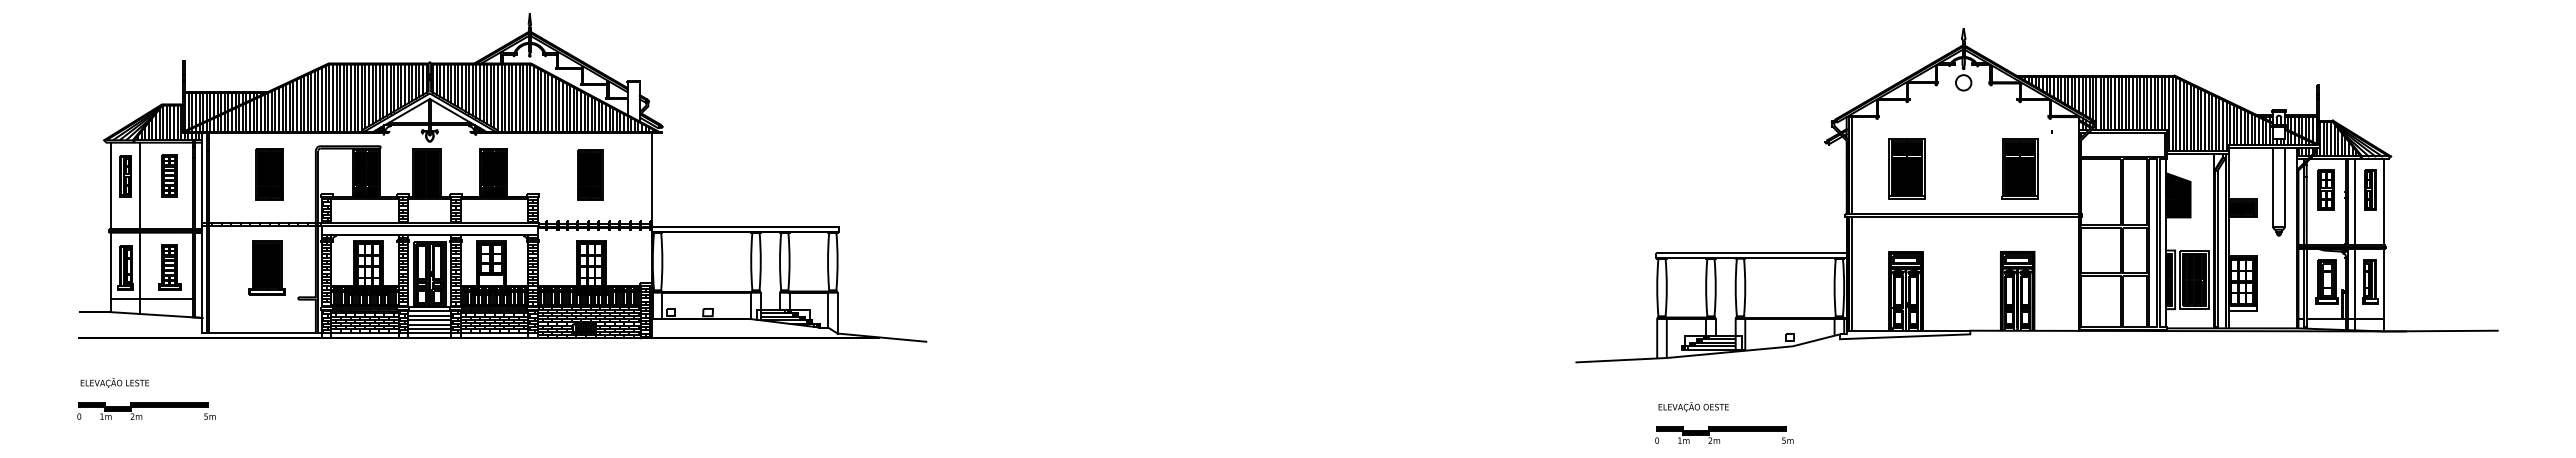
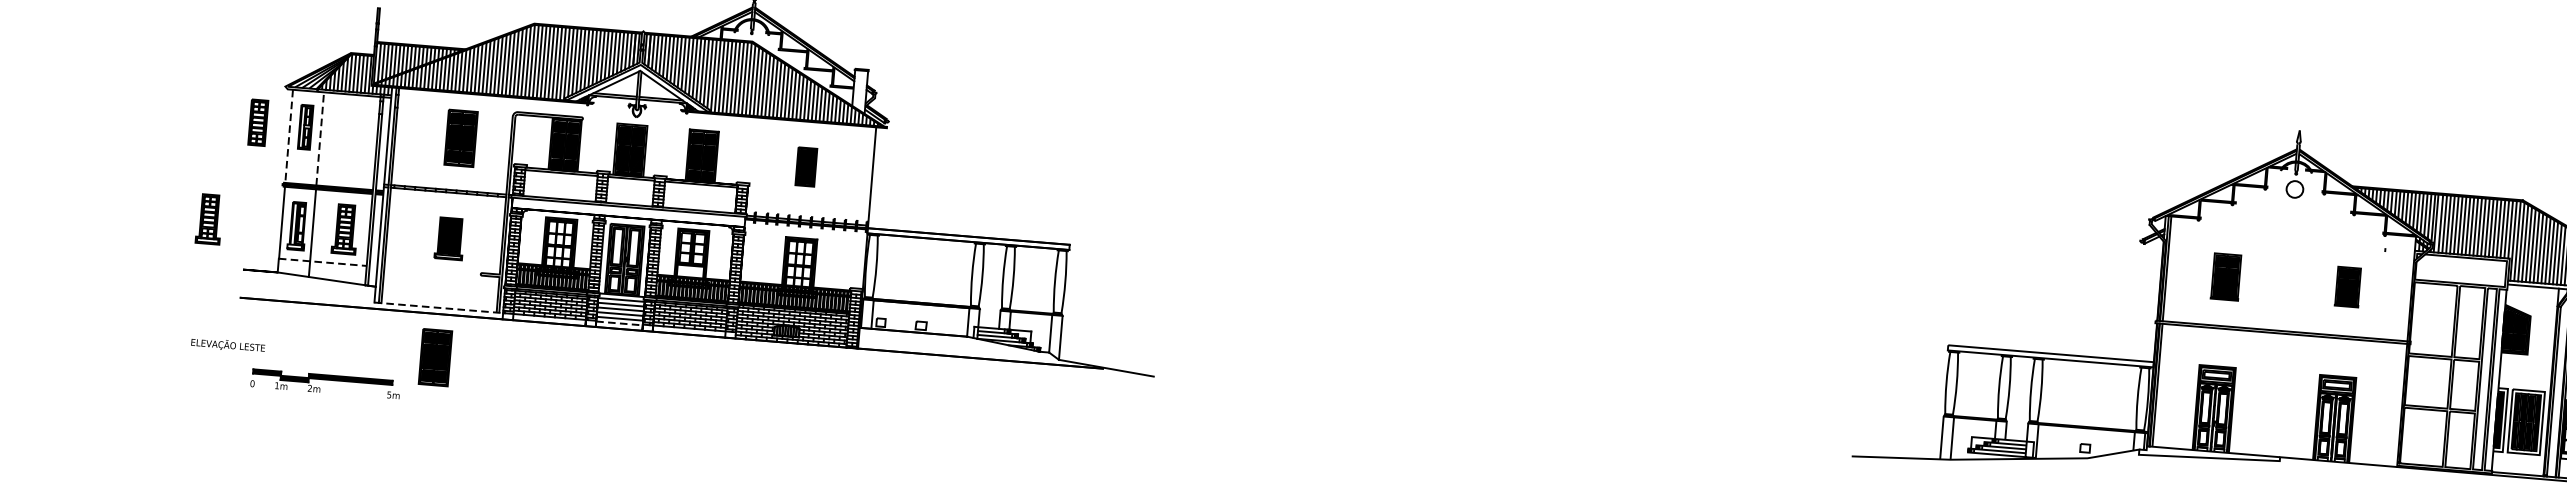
part: (1906, 168) -> (2225, 276), size x0.7
part: (2019, 168) -> (2347, 286), size x0.6
part: (590, 174) -> (806, 166), size x0.7
part: (169, 175) -> (257, 122), moved
line: (140, 185) -> (320, 138), solid -> dashed
line: (111, 186) -> (289, 137), solid -> dashed
part: (266, 267) -> (449, 238), size x0.7
part: (43, 268) -> (208, 219), added
line: (151, 299) -> (322, 262), solid -> dashed
line: (262, 332) -> (439, 307), solid -> dashed
line: (429, 333) -> (619, 323), solid -> dashed
part: (262, 378) -> (435, 357), added
text: (114, 382) -> (227, 344), moved
part: (146, 410) -> (325, 383), moved

